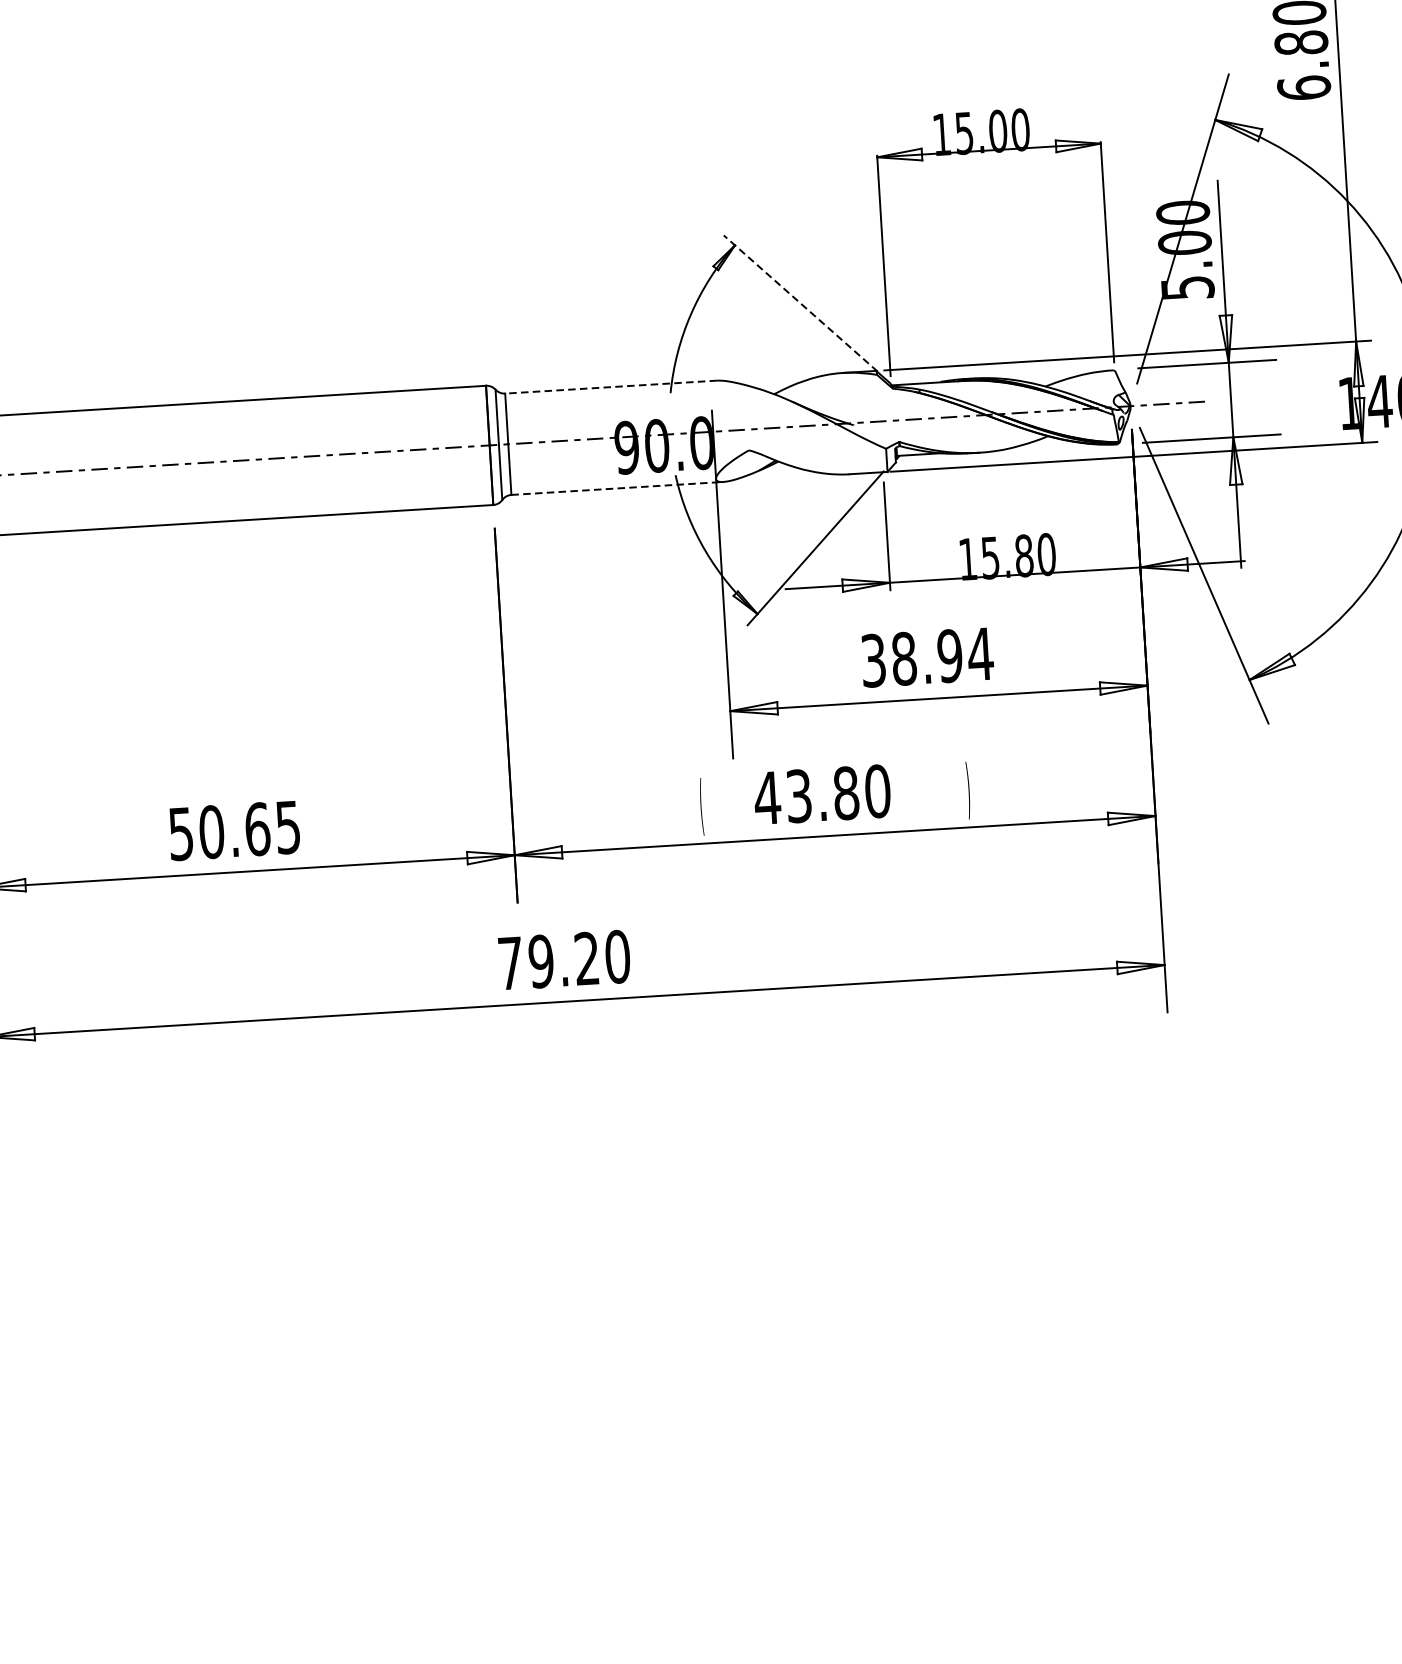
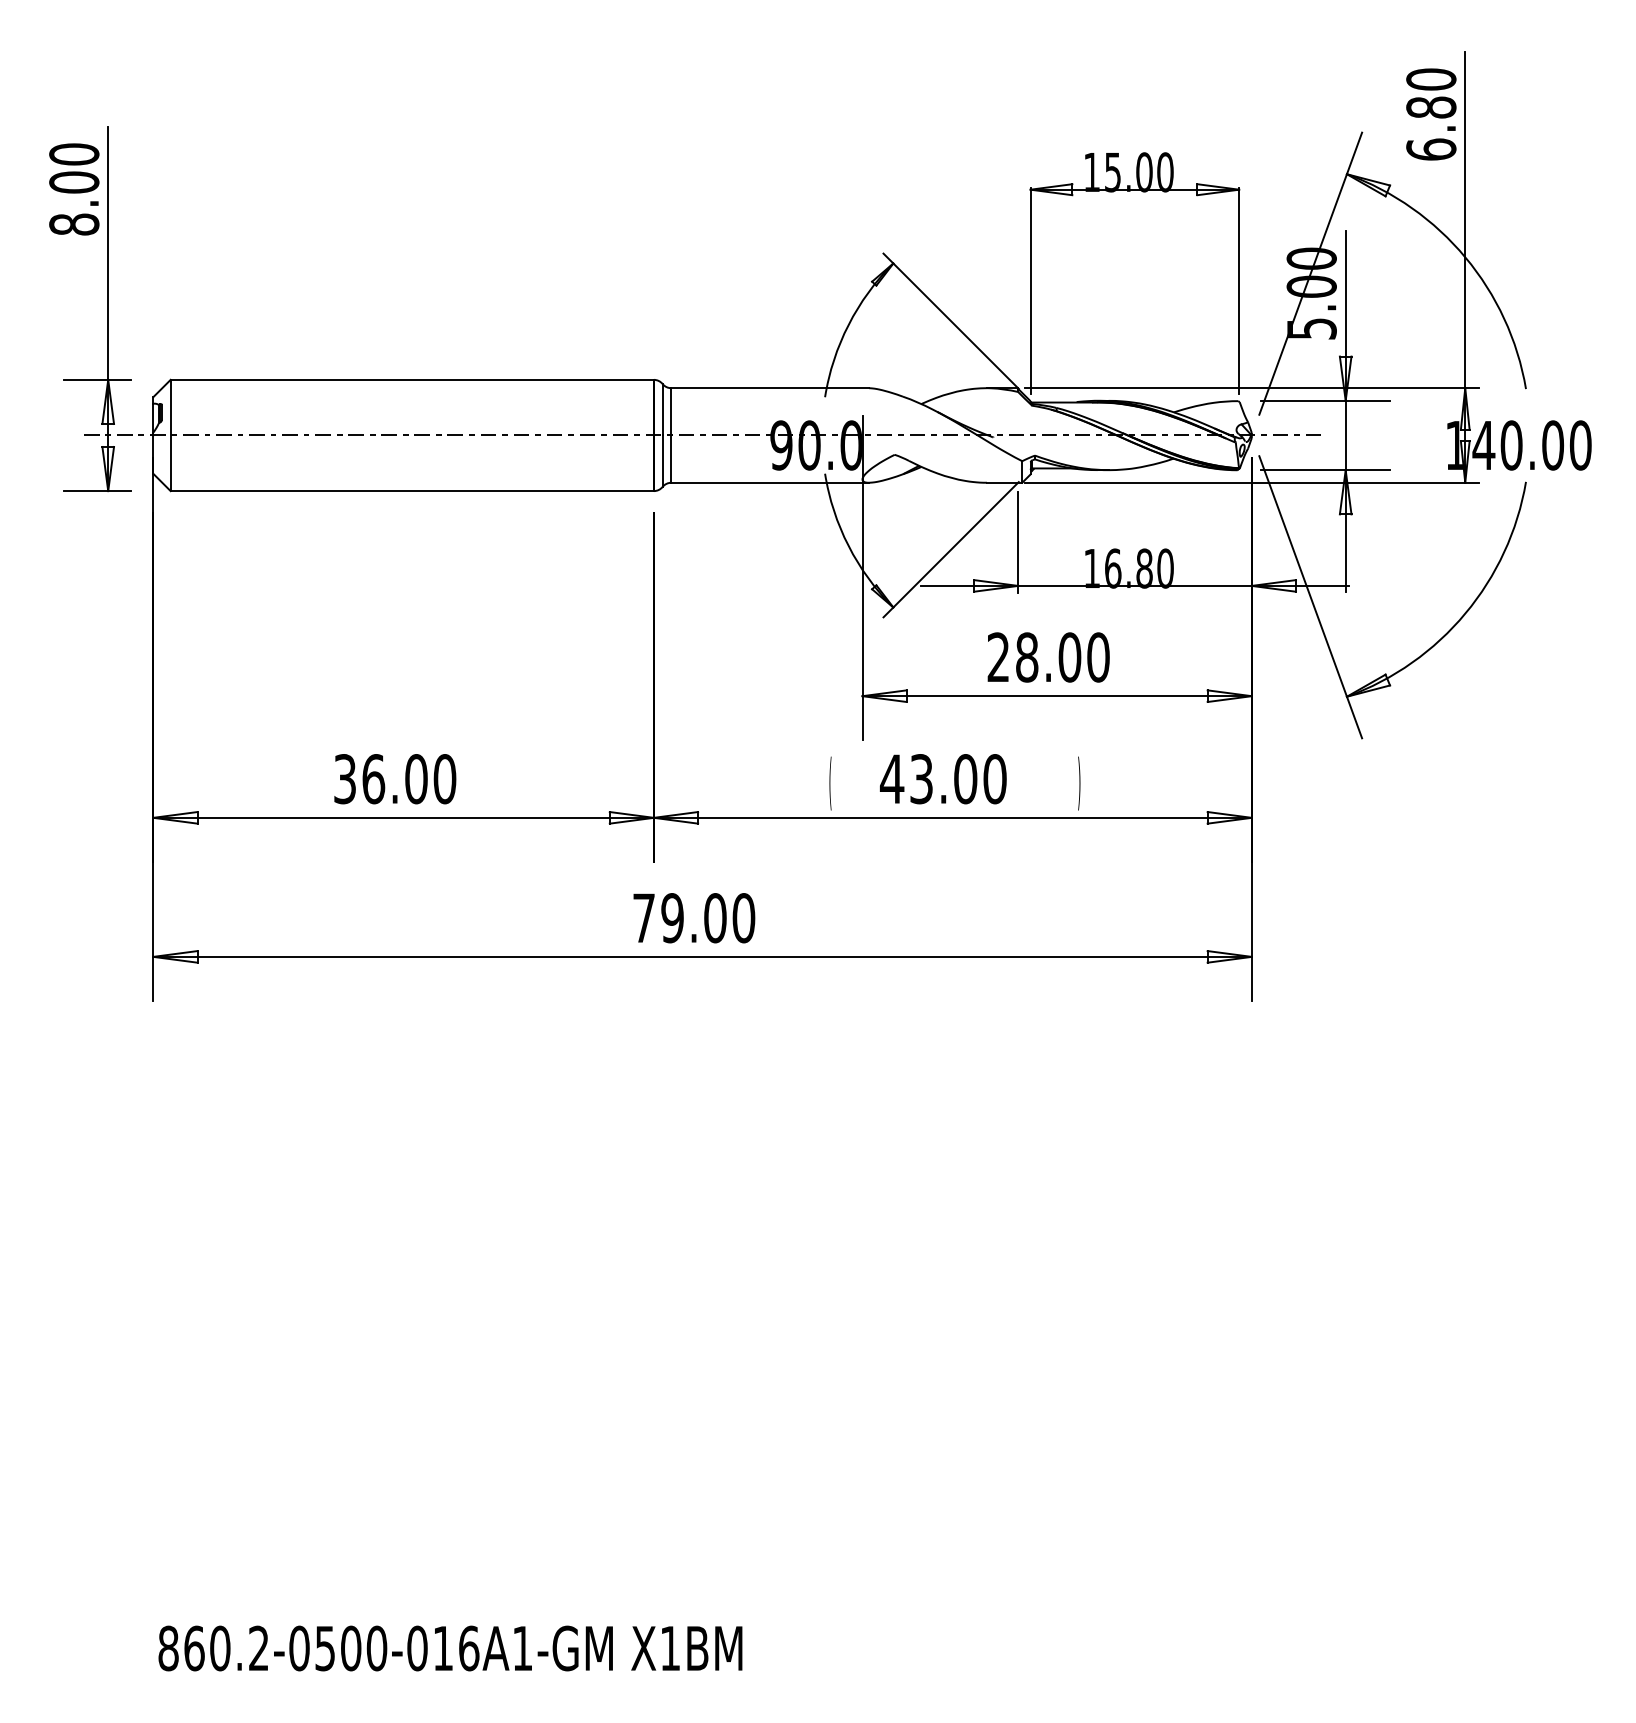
line: (801, 303) -> (951, 321), dashed -> solid
line: (611, 387) -> (770, 388), dashed -> solid
line: (617, 488) -> (770, 482), dashed -> solid
text: (990, 557) -> (1113, 568), 15.80 -> 16.80
text: (927, 657) -> (1048, 657), 38.94 -> 28.00
text: (846, 793) -> (965, 779), 43.80 -> 43.00
text: (235, 831) -> (395, 779), 50.65 -> 36.00
text: (587, 959) -> (715, 918), 79.20 -> 79.00

